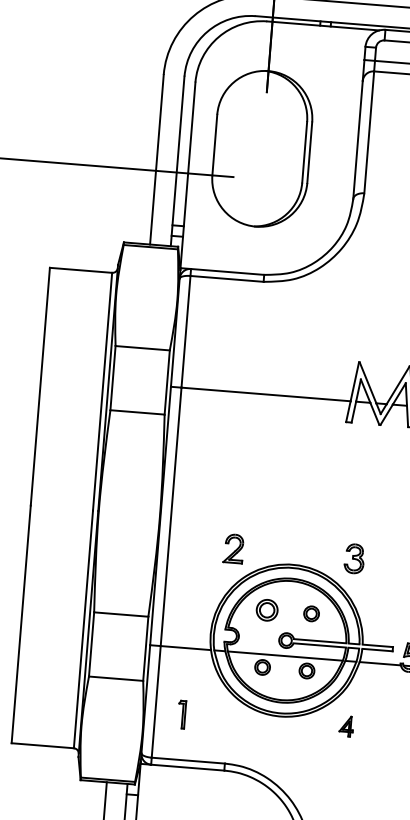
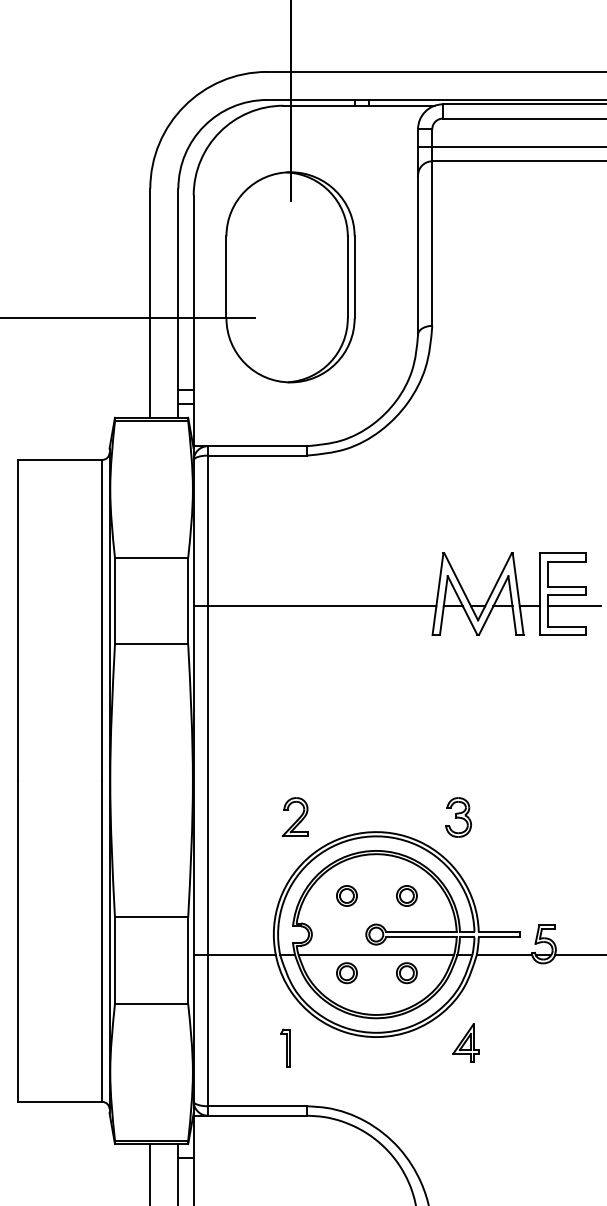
part: (266, 609) -> (346, 895), size x0.71
part: (181, 714) -> (285, 1047), moved
part: (346, 725) -> (465, 1042), size x1.43

